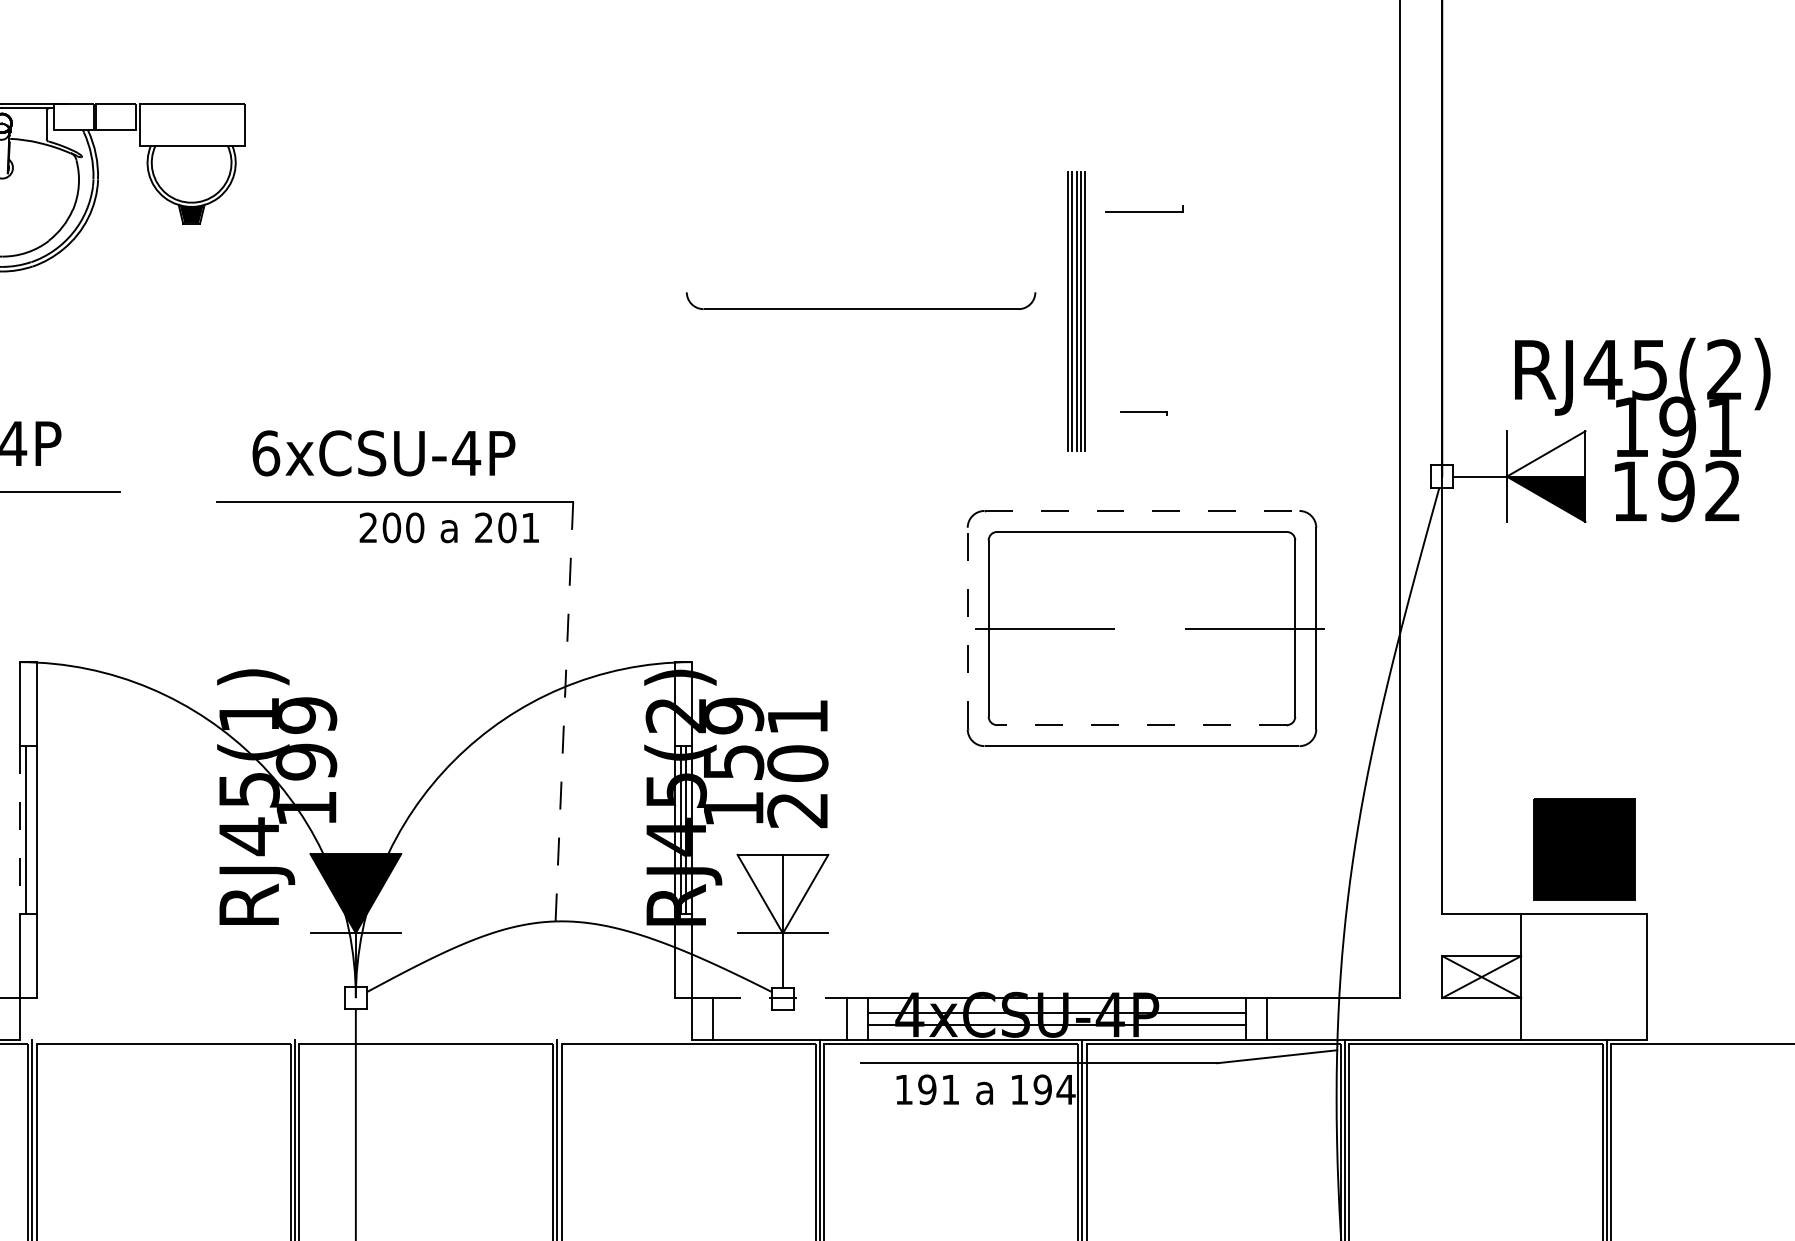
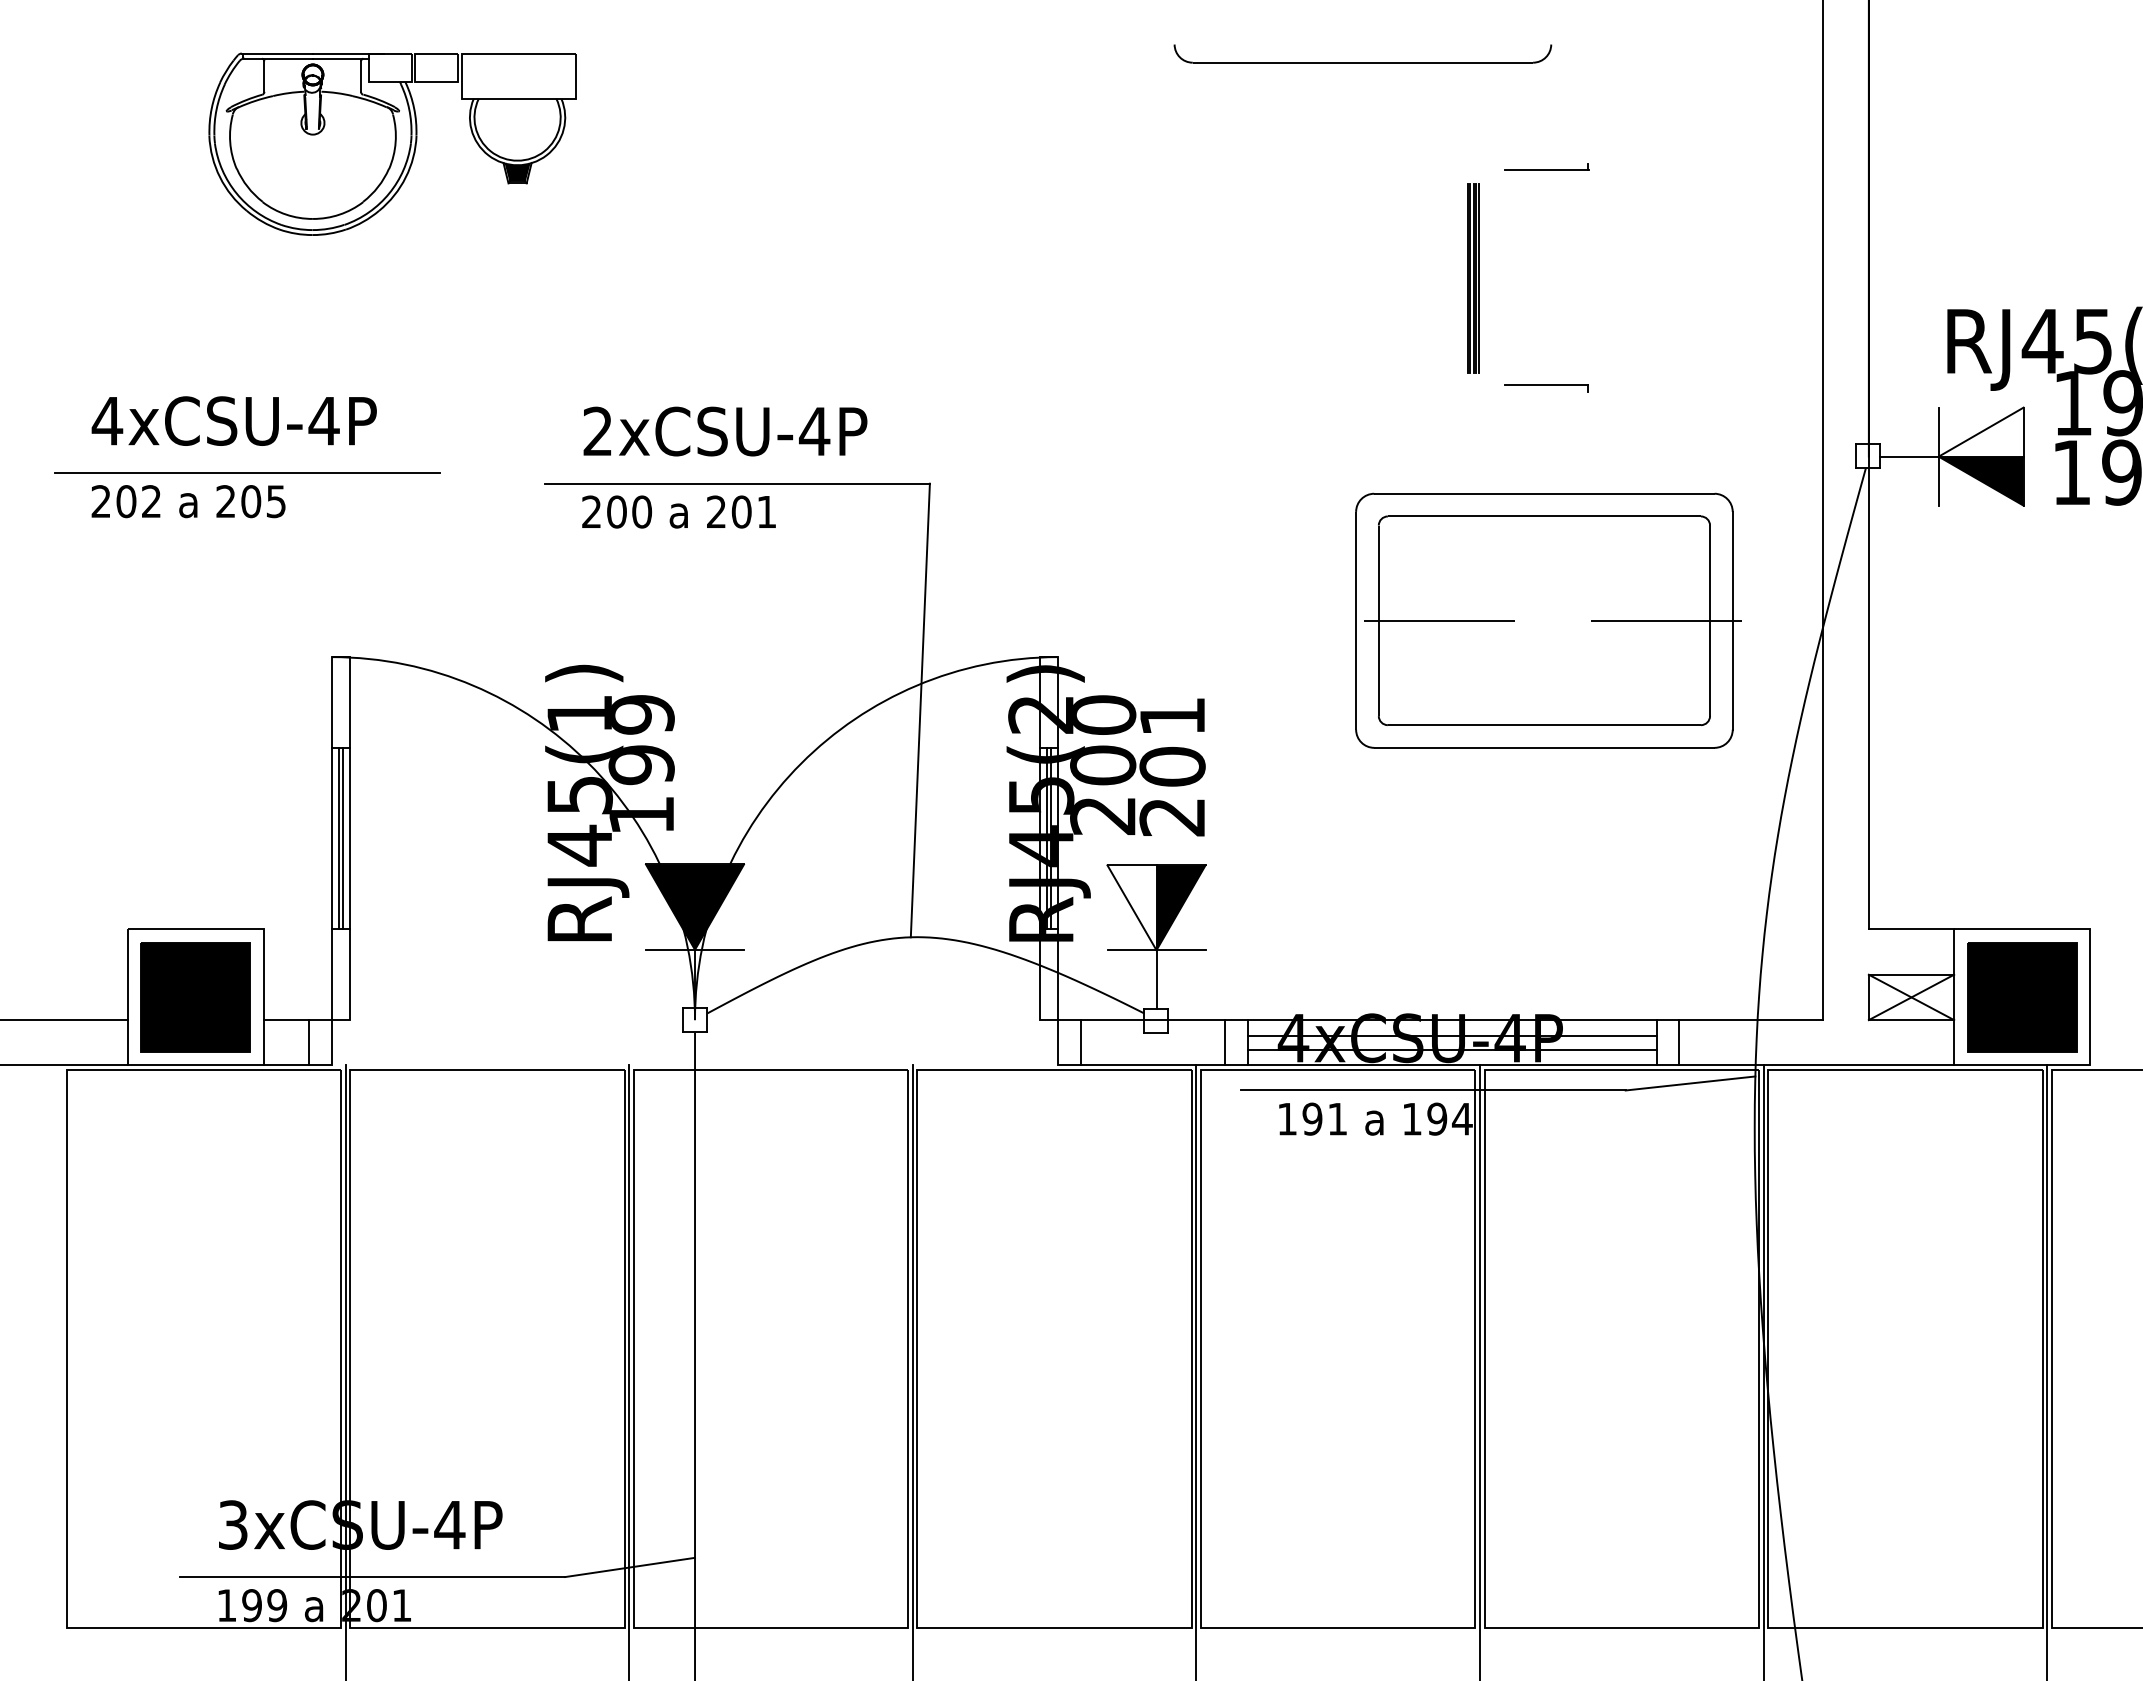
part: (860, 308) -> (1362, 62), moved
part: (1076, 311) -> (1473, 278), size x0.62
part: (1143, 413) -> (1546, 388), size x1.67
text: (266, 453) -> (598, 431), 6xCSU-4P -> 2xCSU-4P
line: (1141, 510) -> (1543, 493), dashed -> solid
text: (448, 527) -> (678, 511), moved
line: (968, 628) -> (1356, 620), dashed -> solid
line: (564, 711) -> (920, 710), dashed -> solid
line: (1142, 725) -> (1544, 725), dashed -> solid
text: (733, 761) -> (1103, 764), 159 -> 200
line: (20, 830) -> (332, 838), dashed -> solid
line: (30, 830) -> (343, 838), added
part: (1584, 849) -> (2022, 997), moved
fill: (805, 893) -> (1180, 907), added
line: (780, 998) -> (1153, 1020), dashed -> solid

